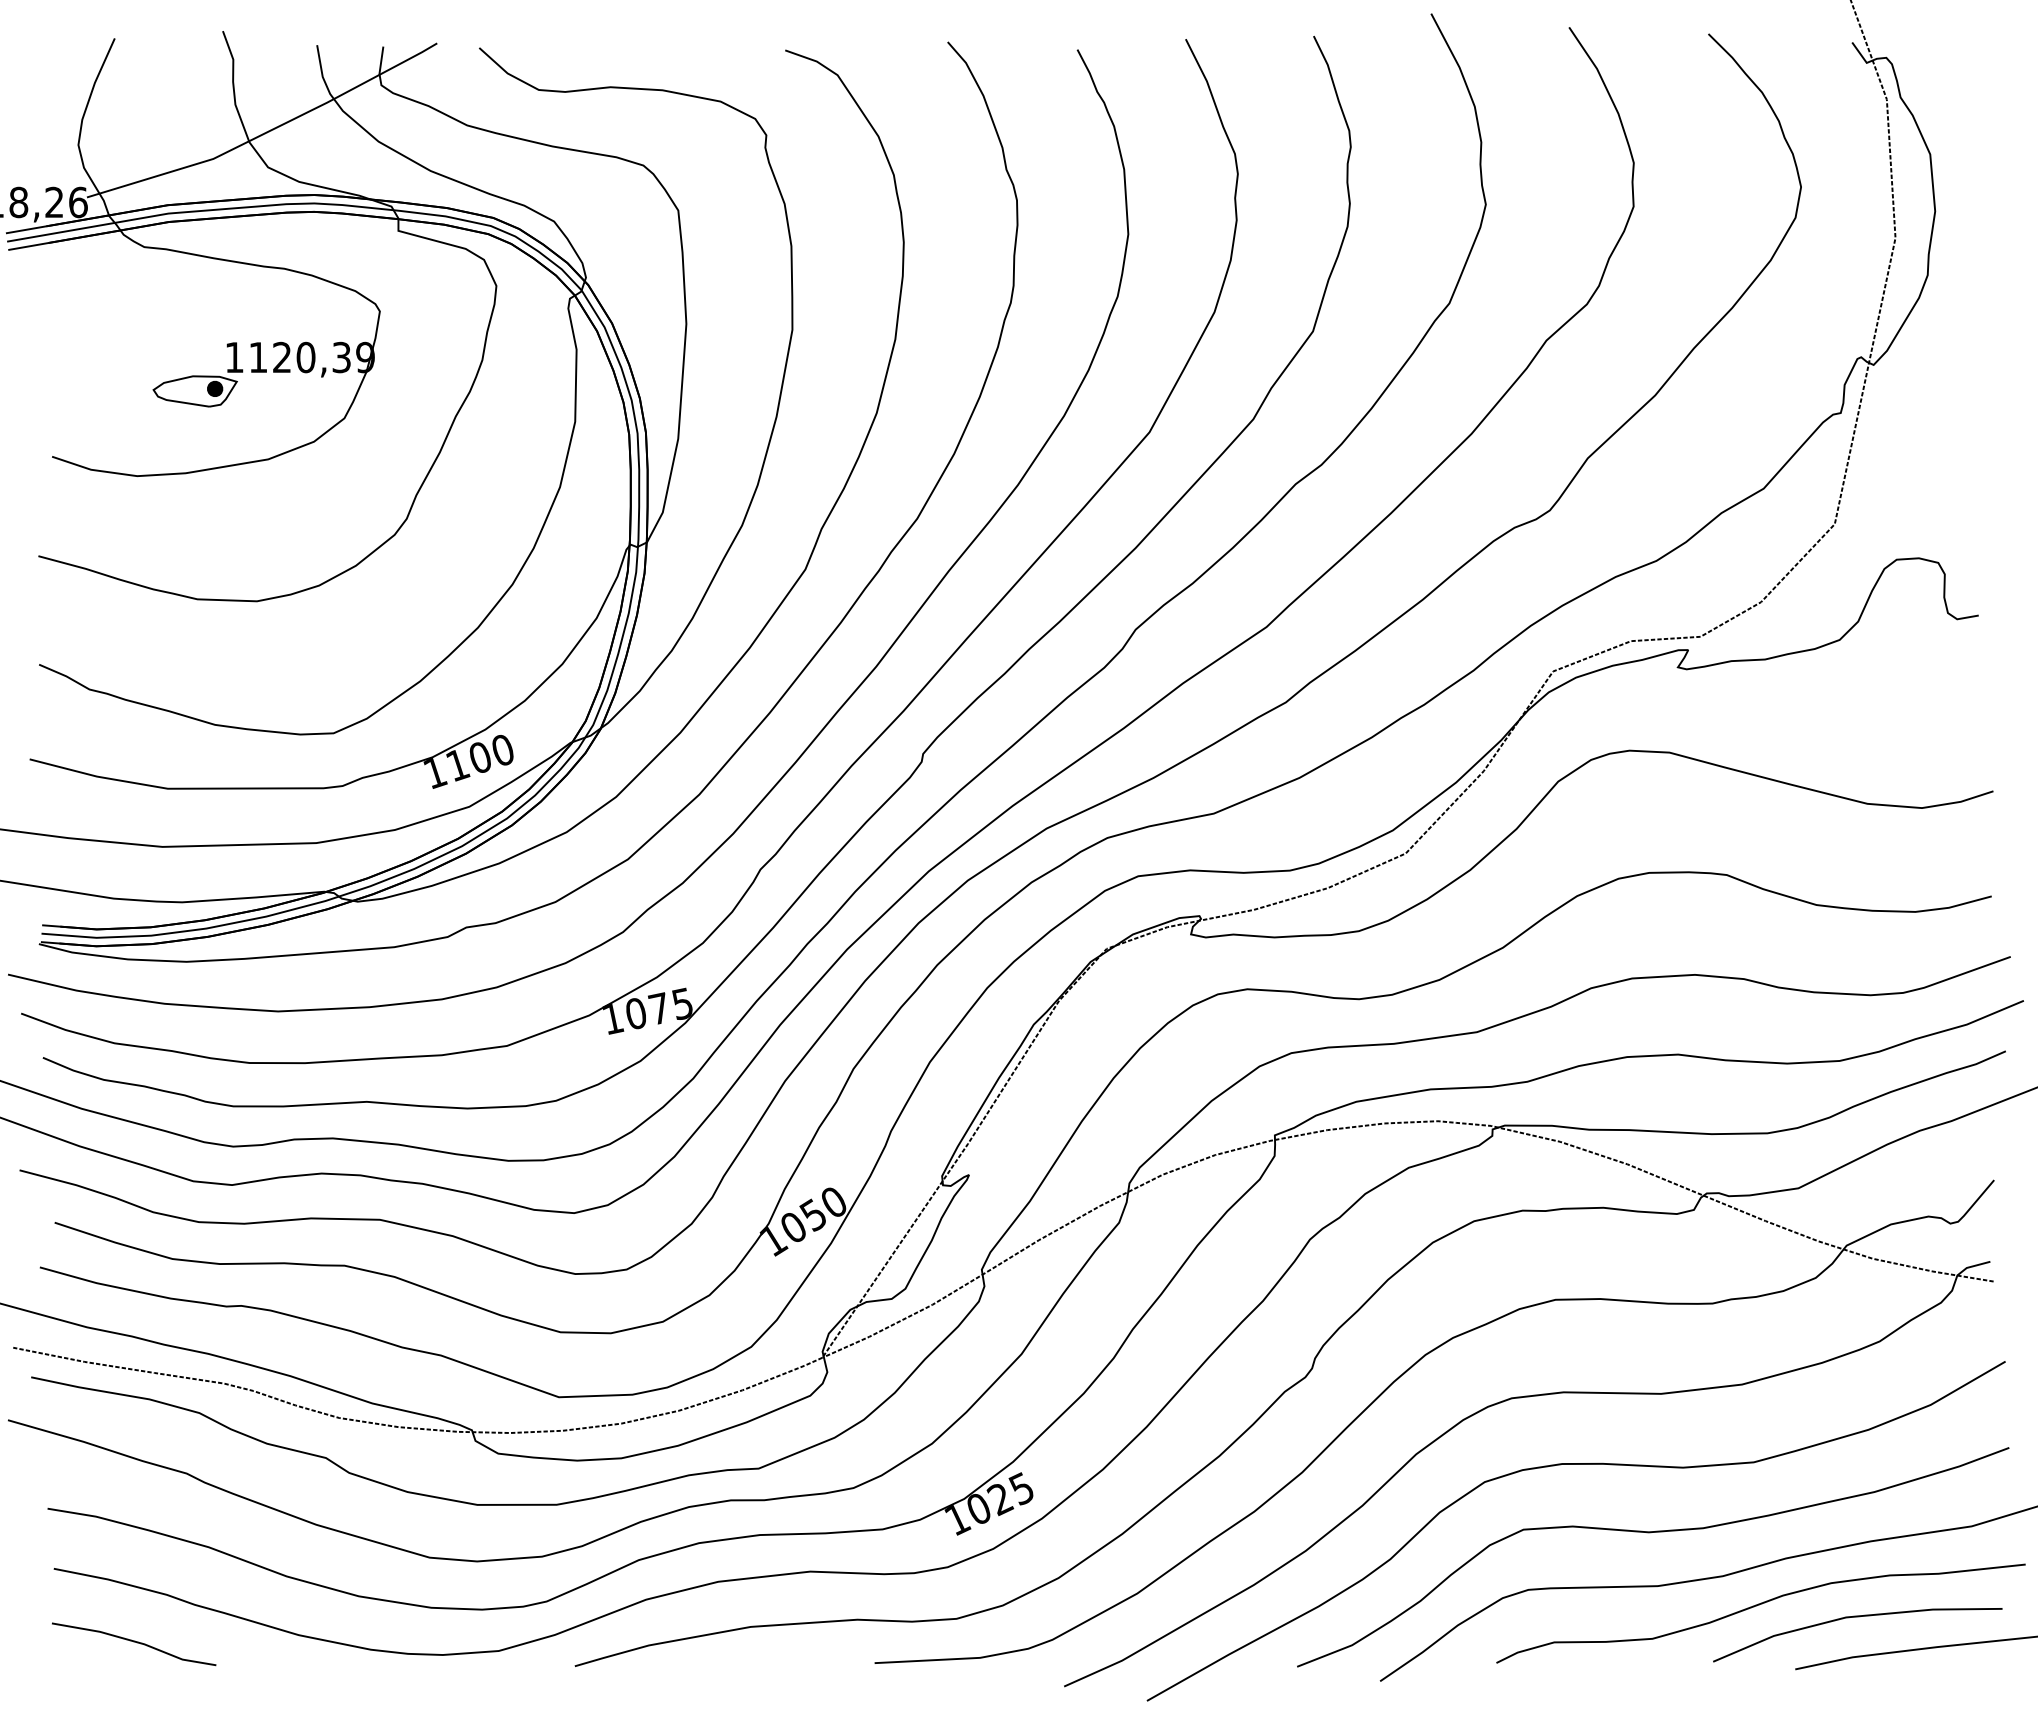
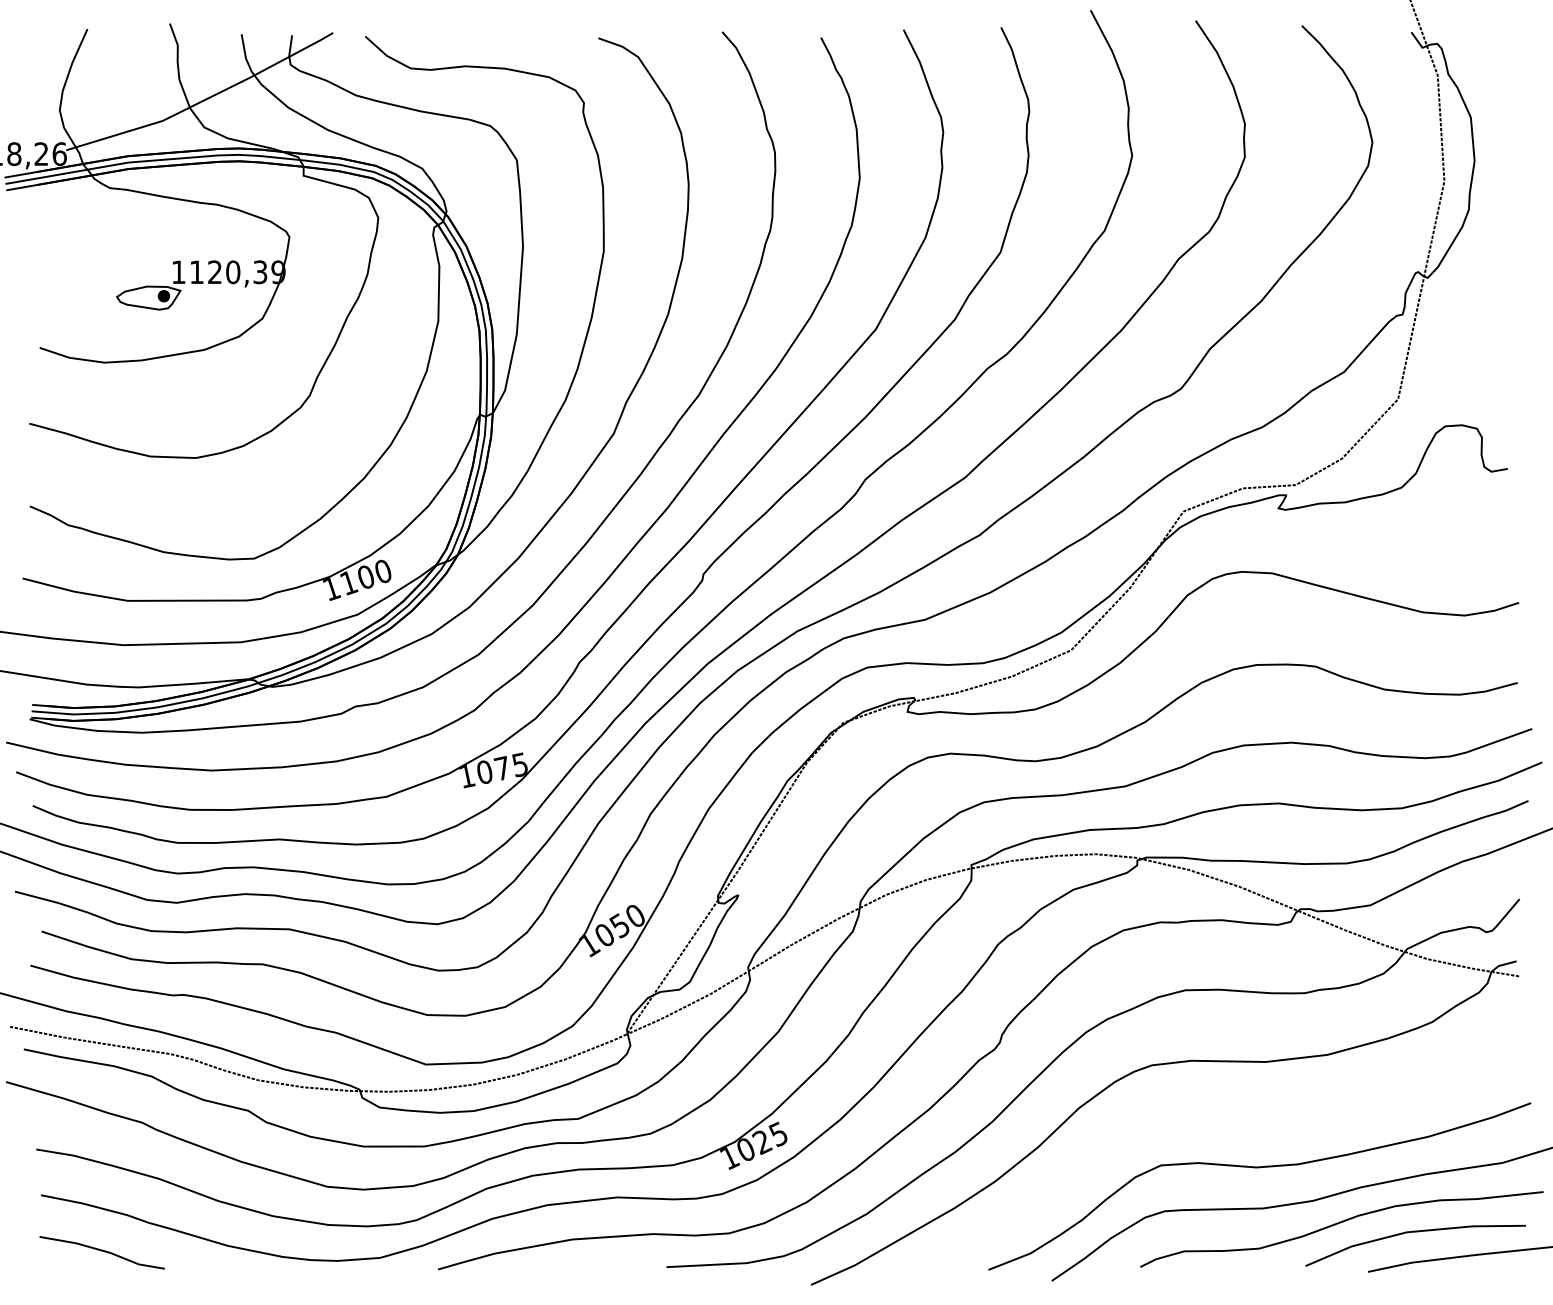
part: (1575, 1464) -> (1200, 1115), removed

